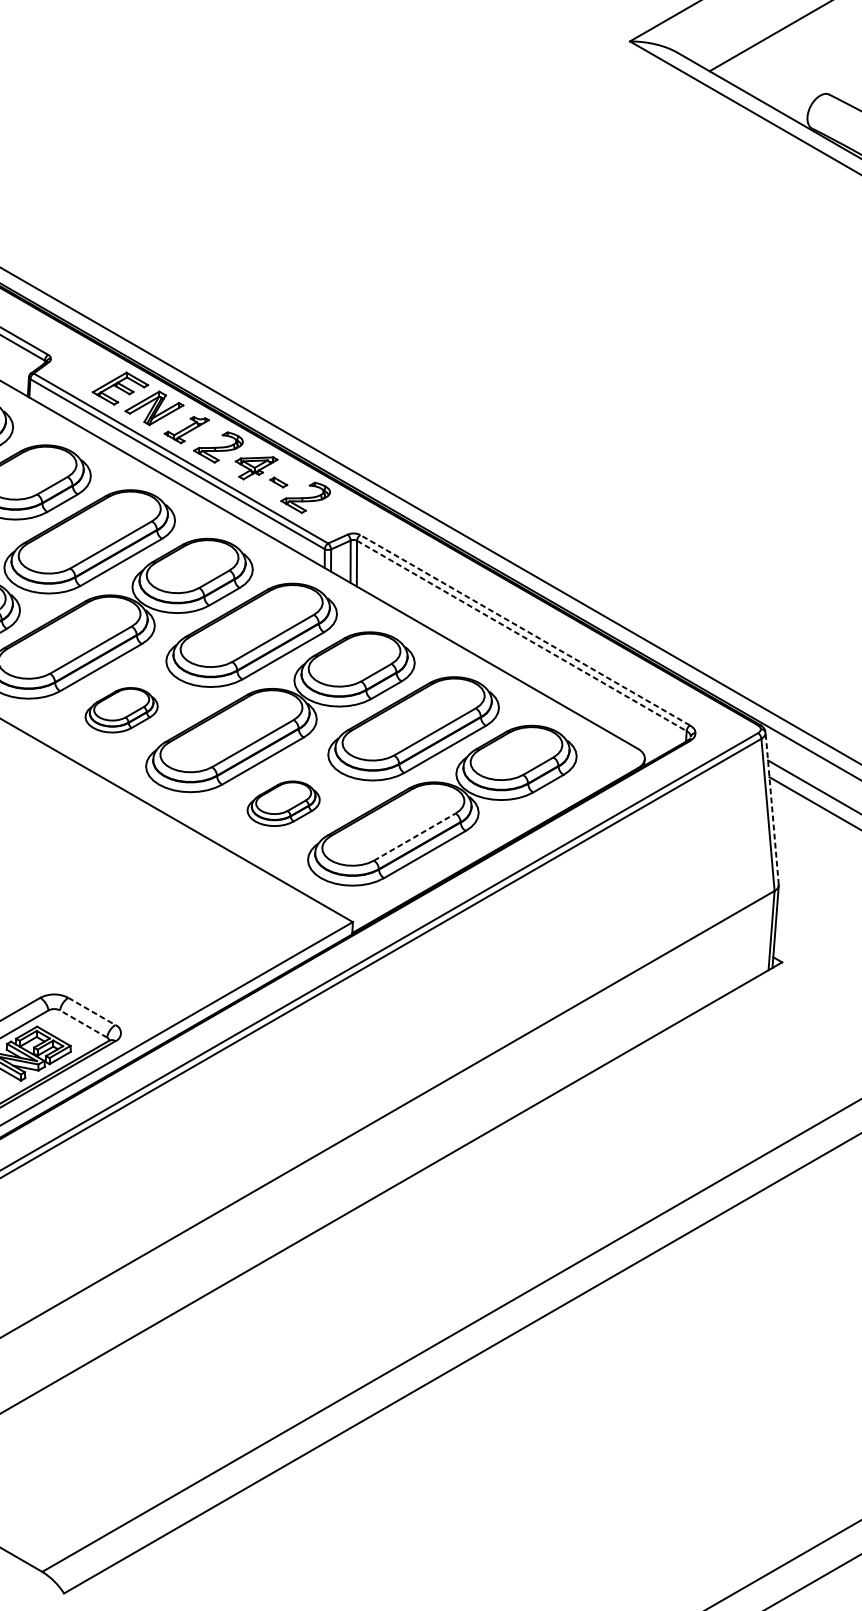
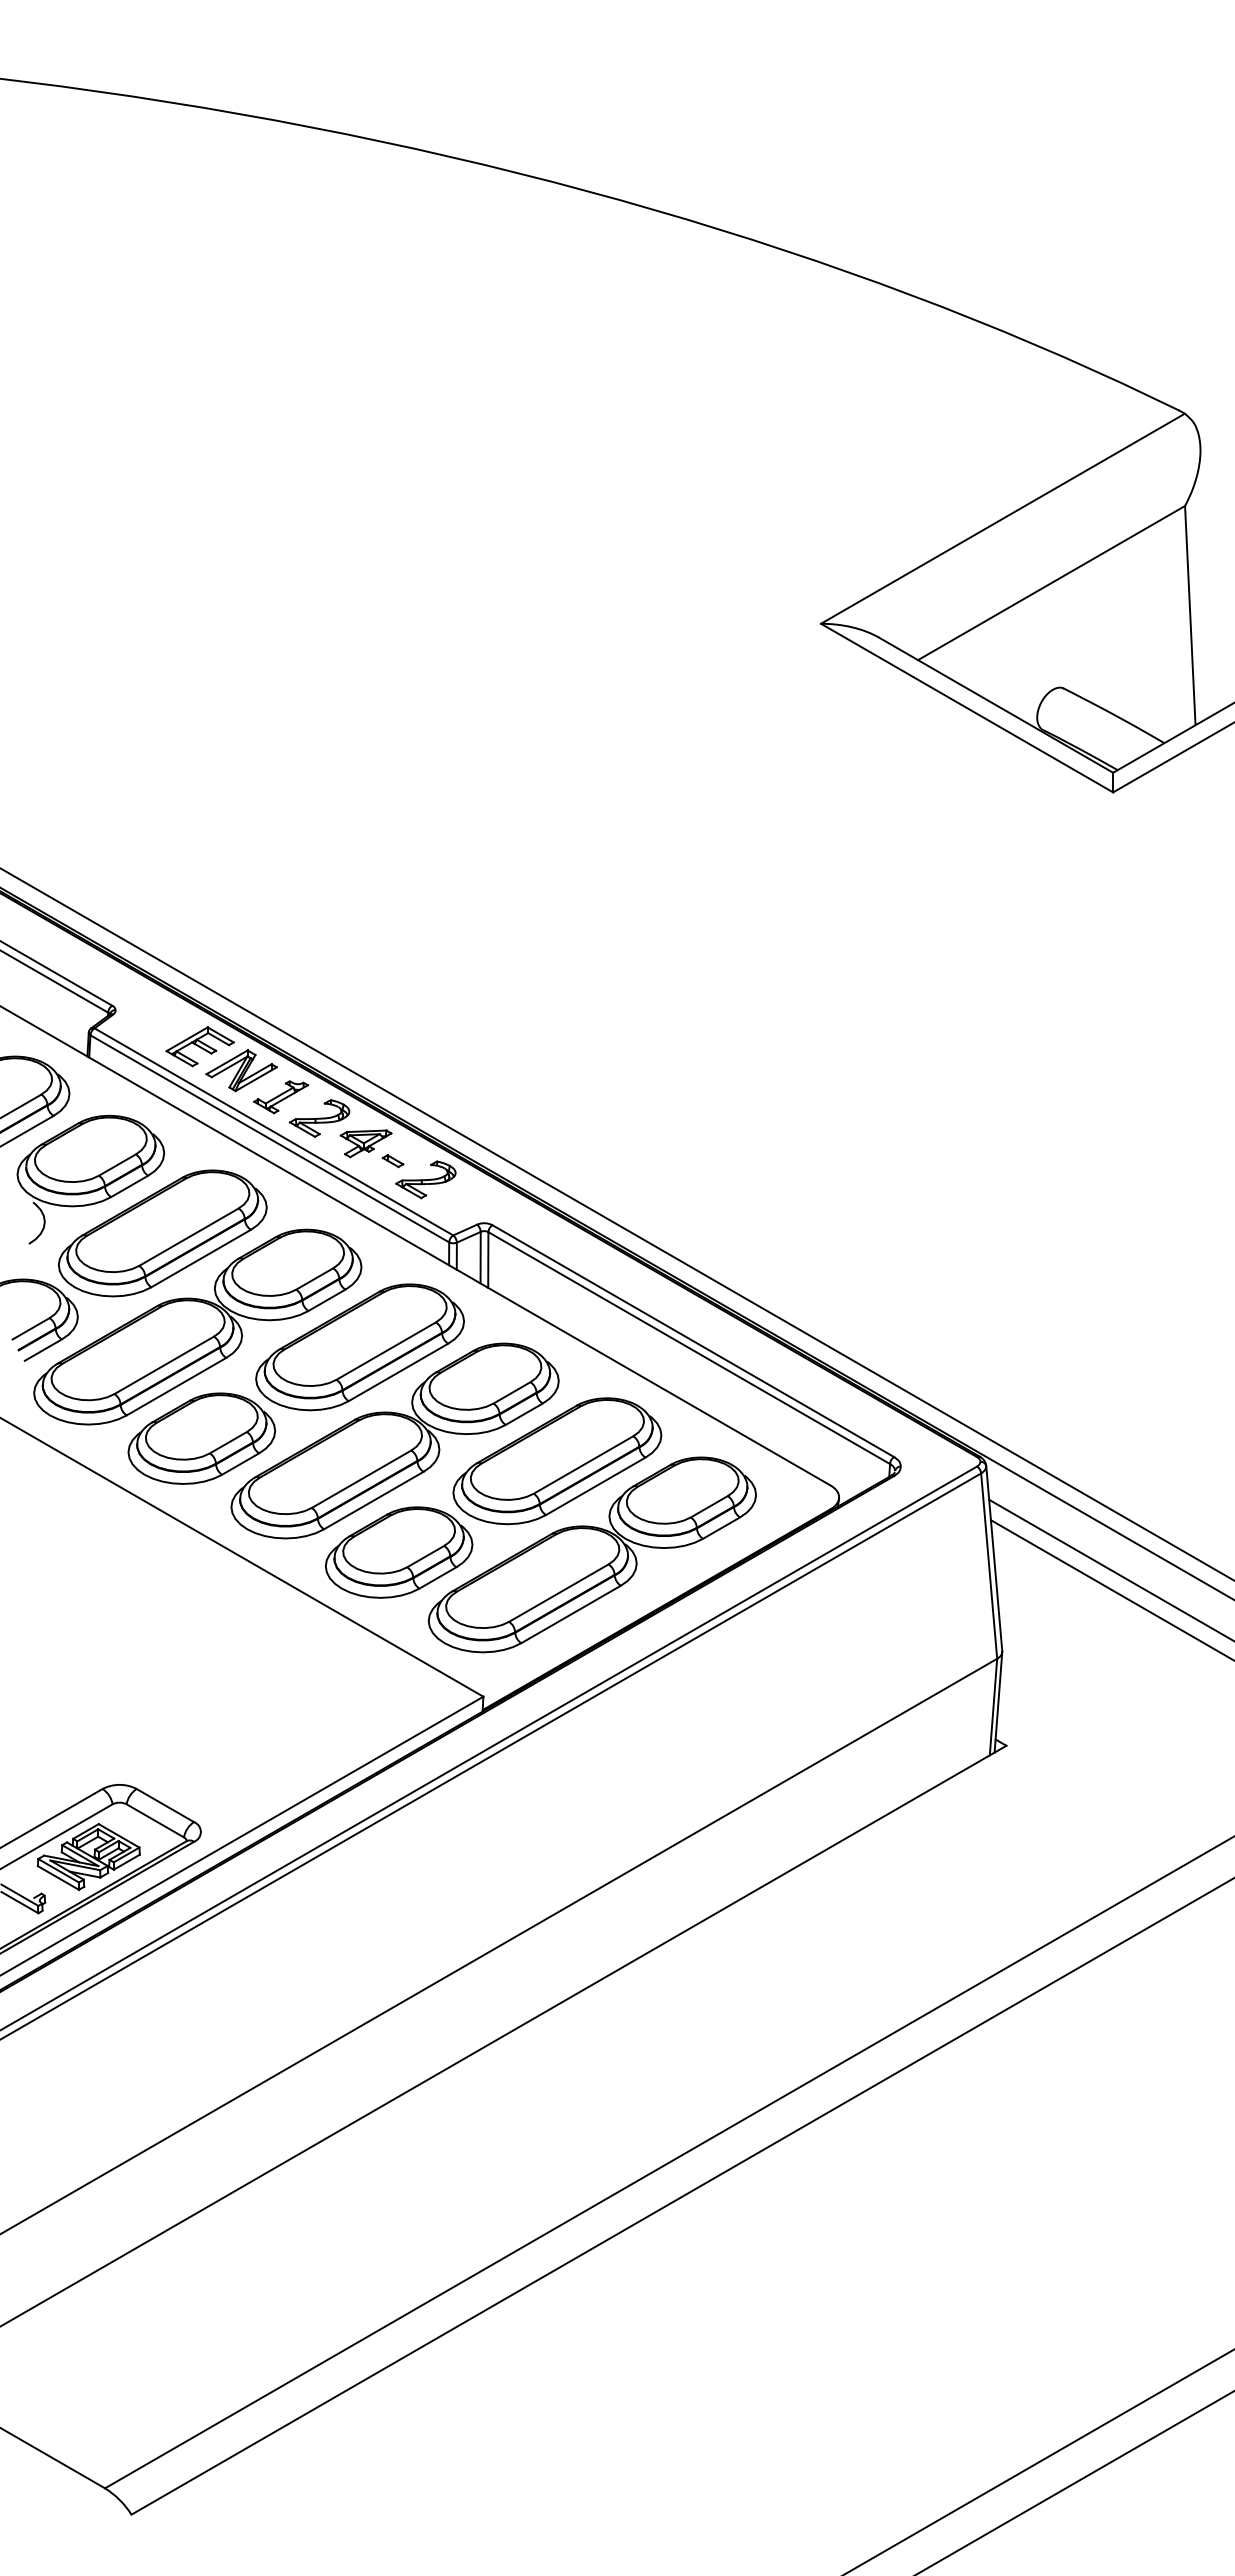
line: (525, 630) -> (693, 1341), dashed -> solid
line: (522, 636) -> (689, 1348), dashed -> solid
part: (121, 710) -> (201, 1438), size x1.67
part: (283, 803) -> (398, 1552), size x1.67
line: (772, 807) -> (994, 1557), dashed -> solid
line: (415, 836) -> (559, 1592), dashed -> solid
line: (91, 1011) -> (165, 1805), dashed -> solid
line: (82, 1023) -> (154, 1820), dashed -> solid

